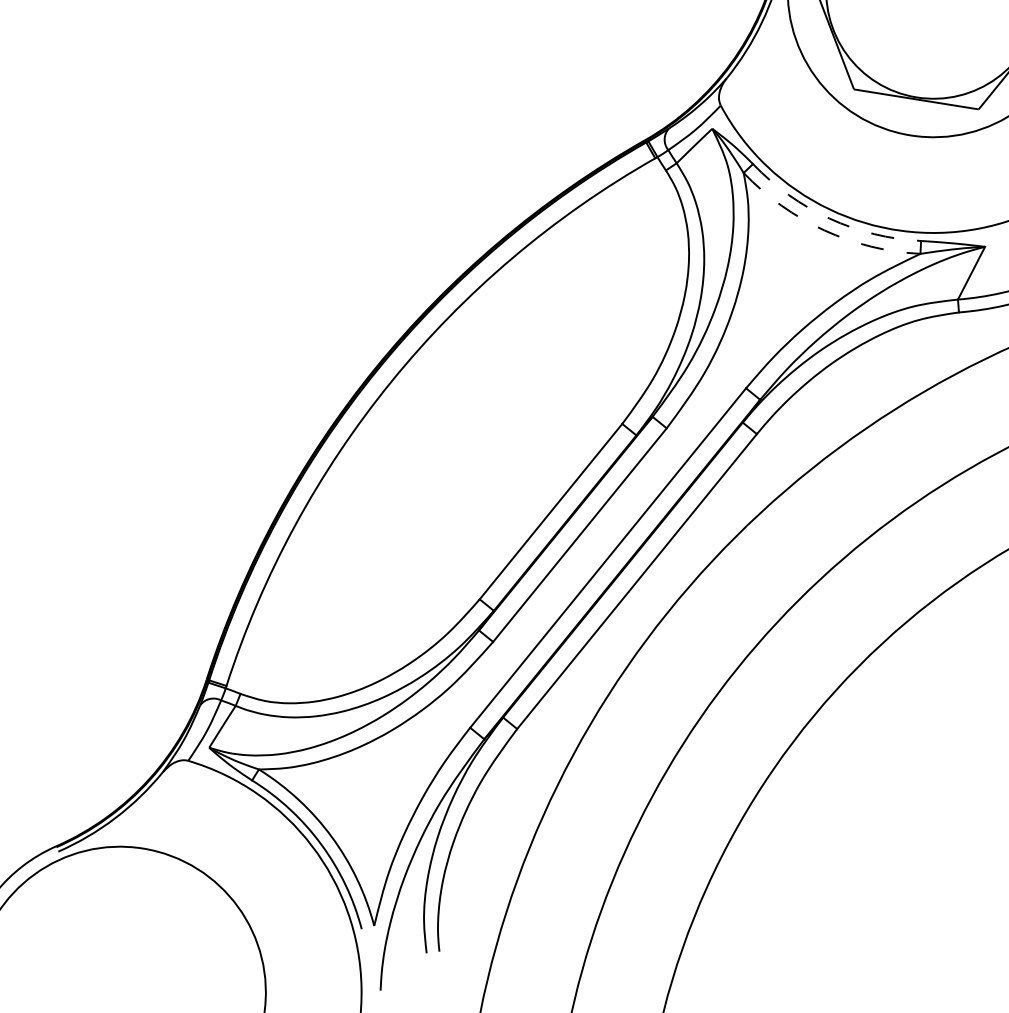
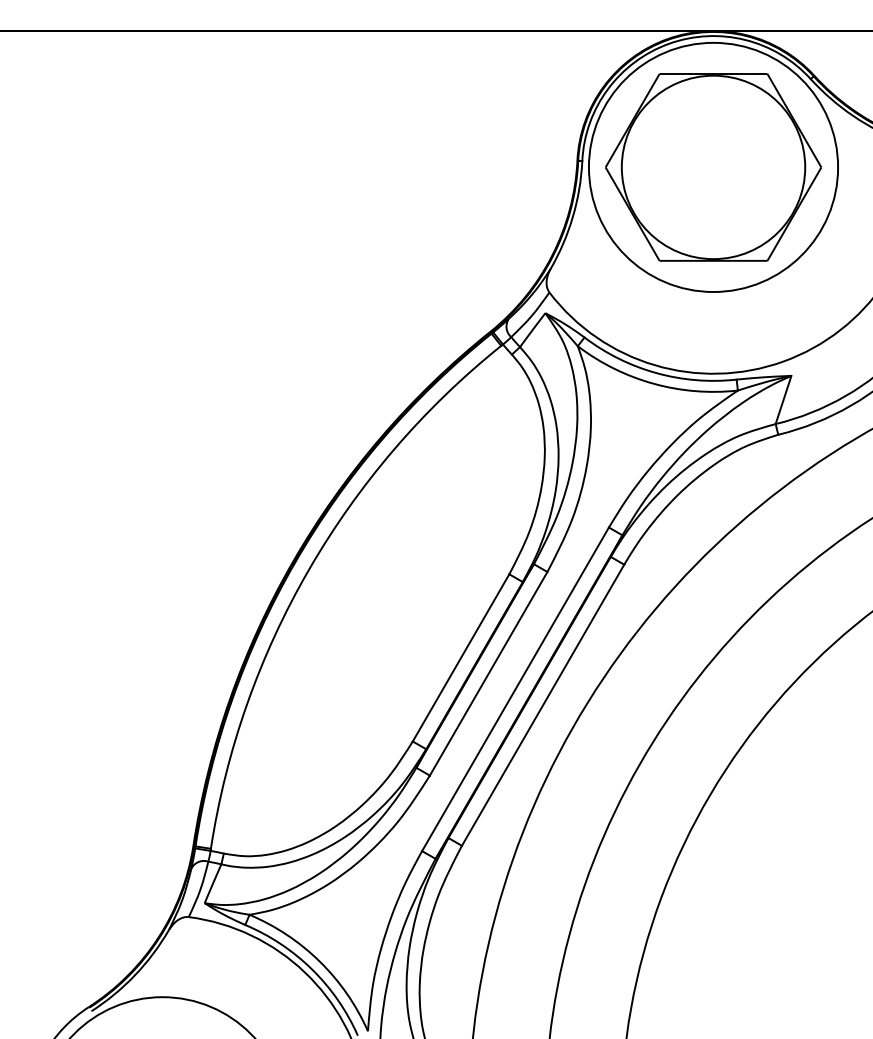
arc: (829, 219) -> (656, 373), dashed -> solid
arc: (824, 230) -> (653, 383), dashed -> solid

